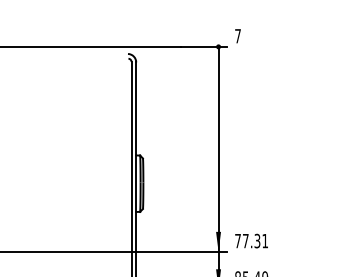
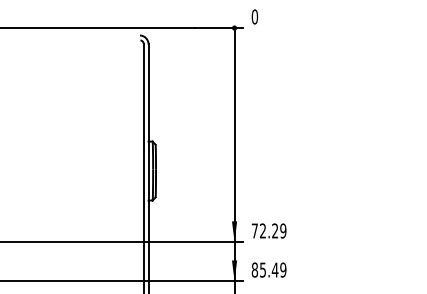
text: (237, 35) -> (254, 16), 7 -> 0
text: (255, 240) -> (273, 230), 77.31 -> 72.29

